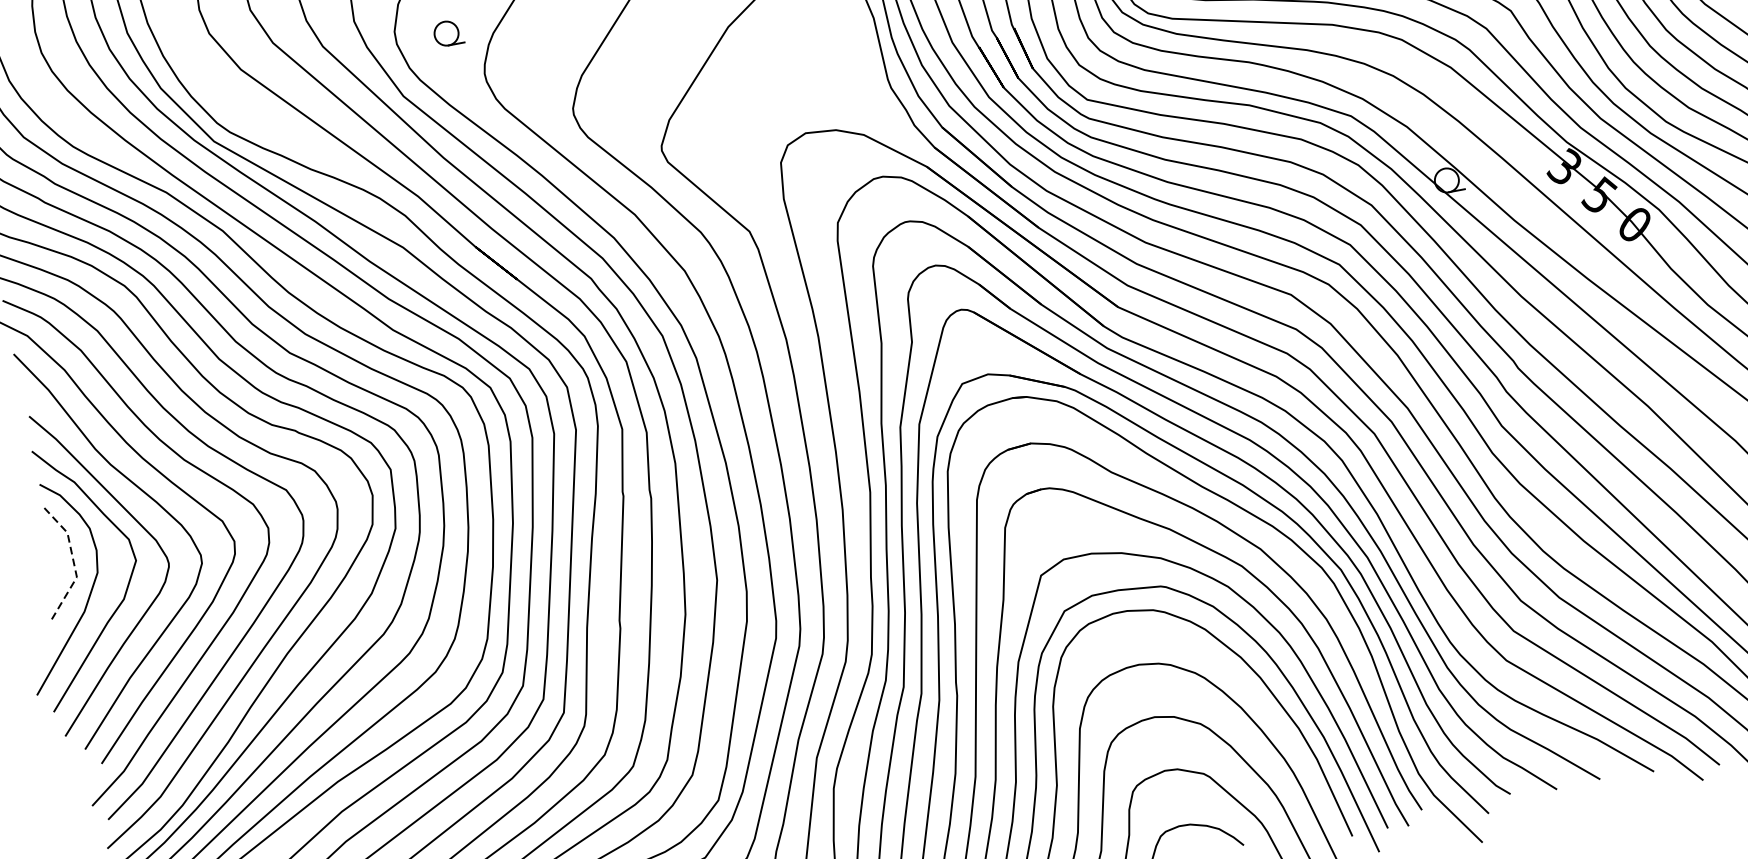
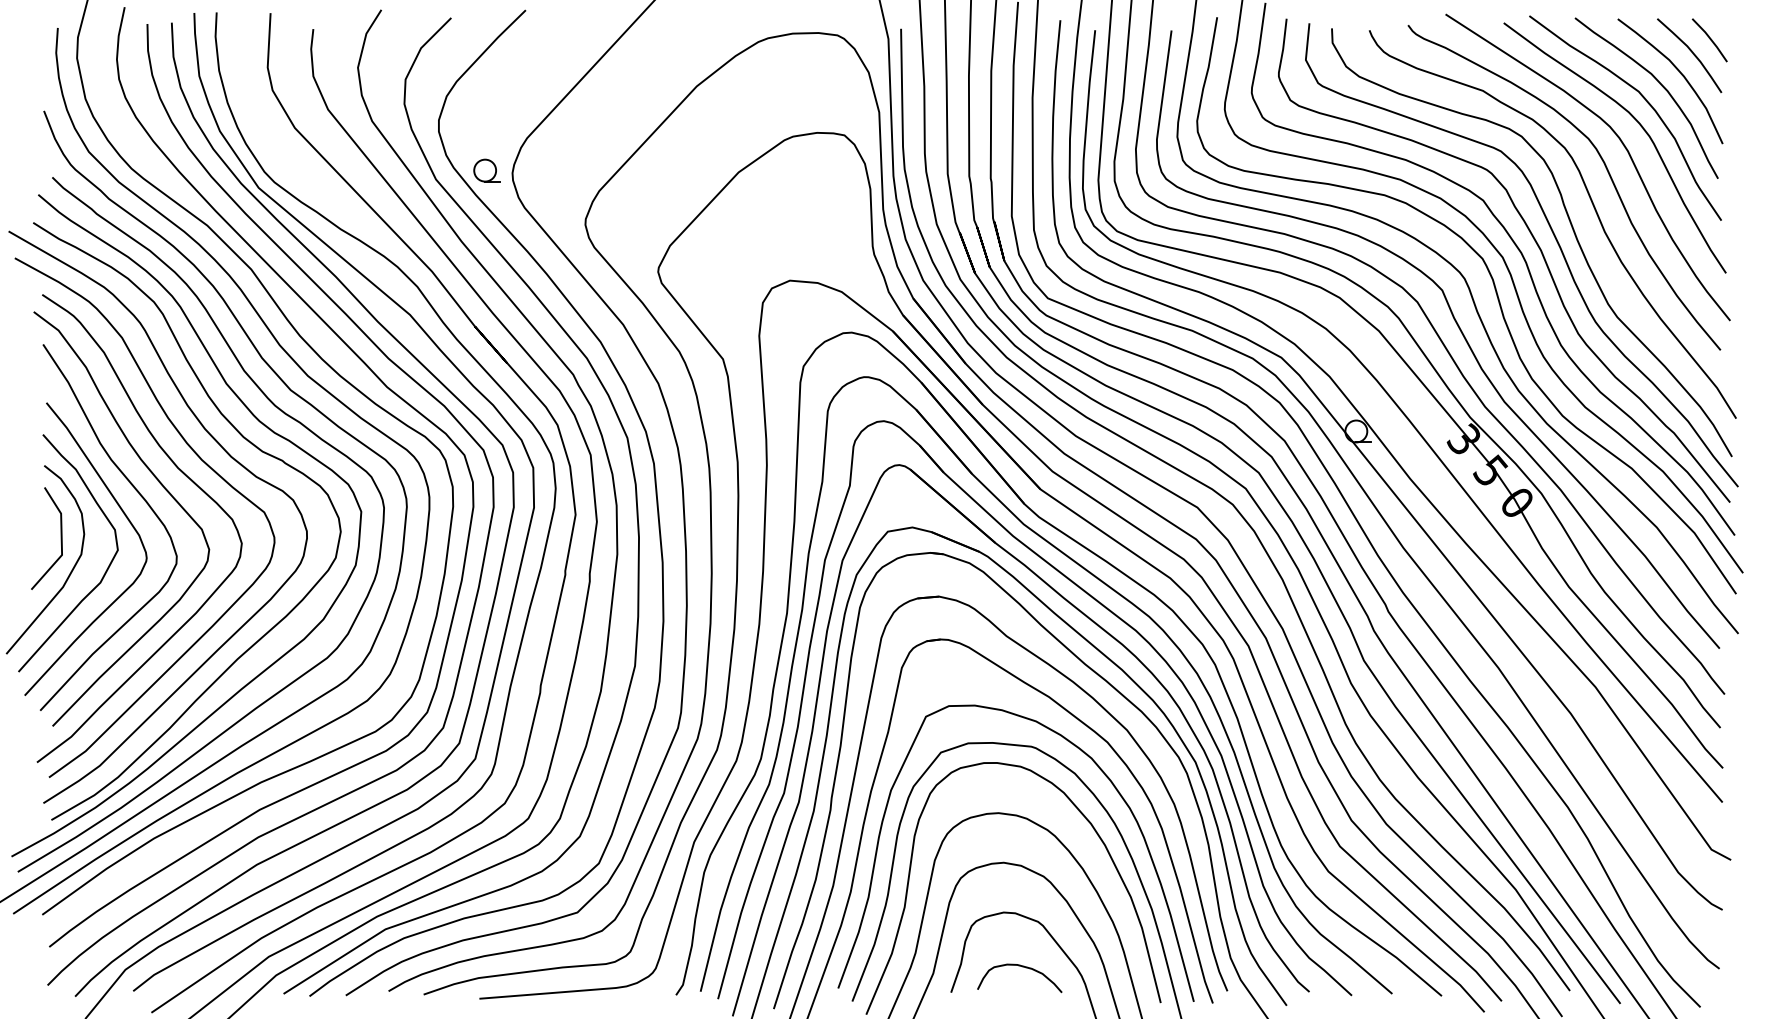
part: (447, 33) -> (486, 170), moved
line: (73, 563) -> (61, 542), dashed -> solid

